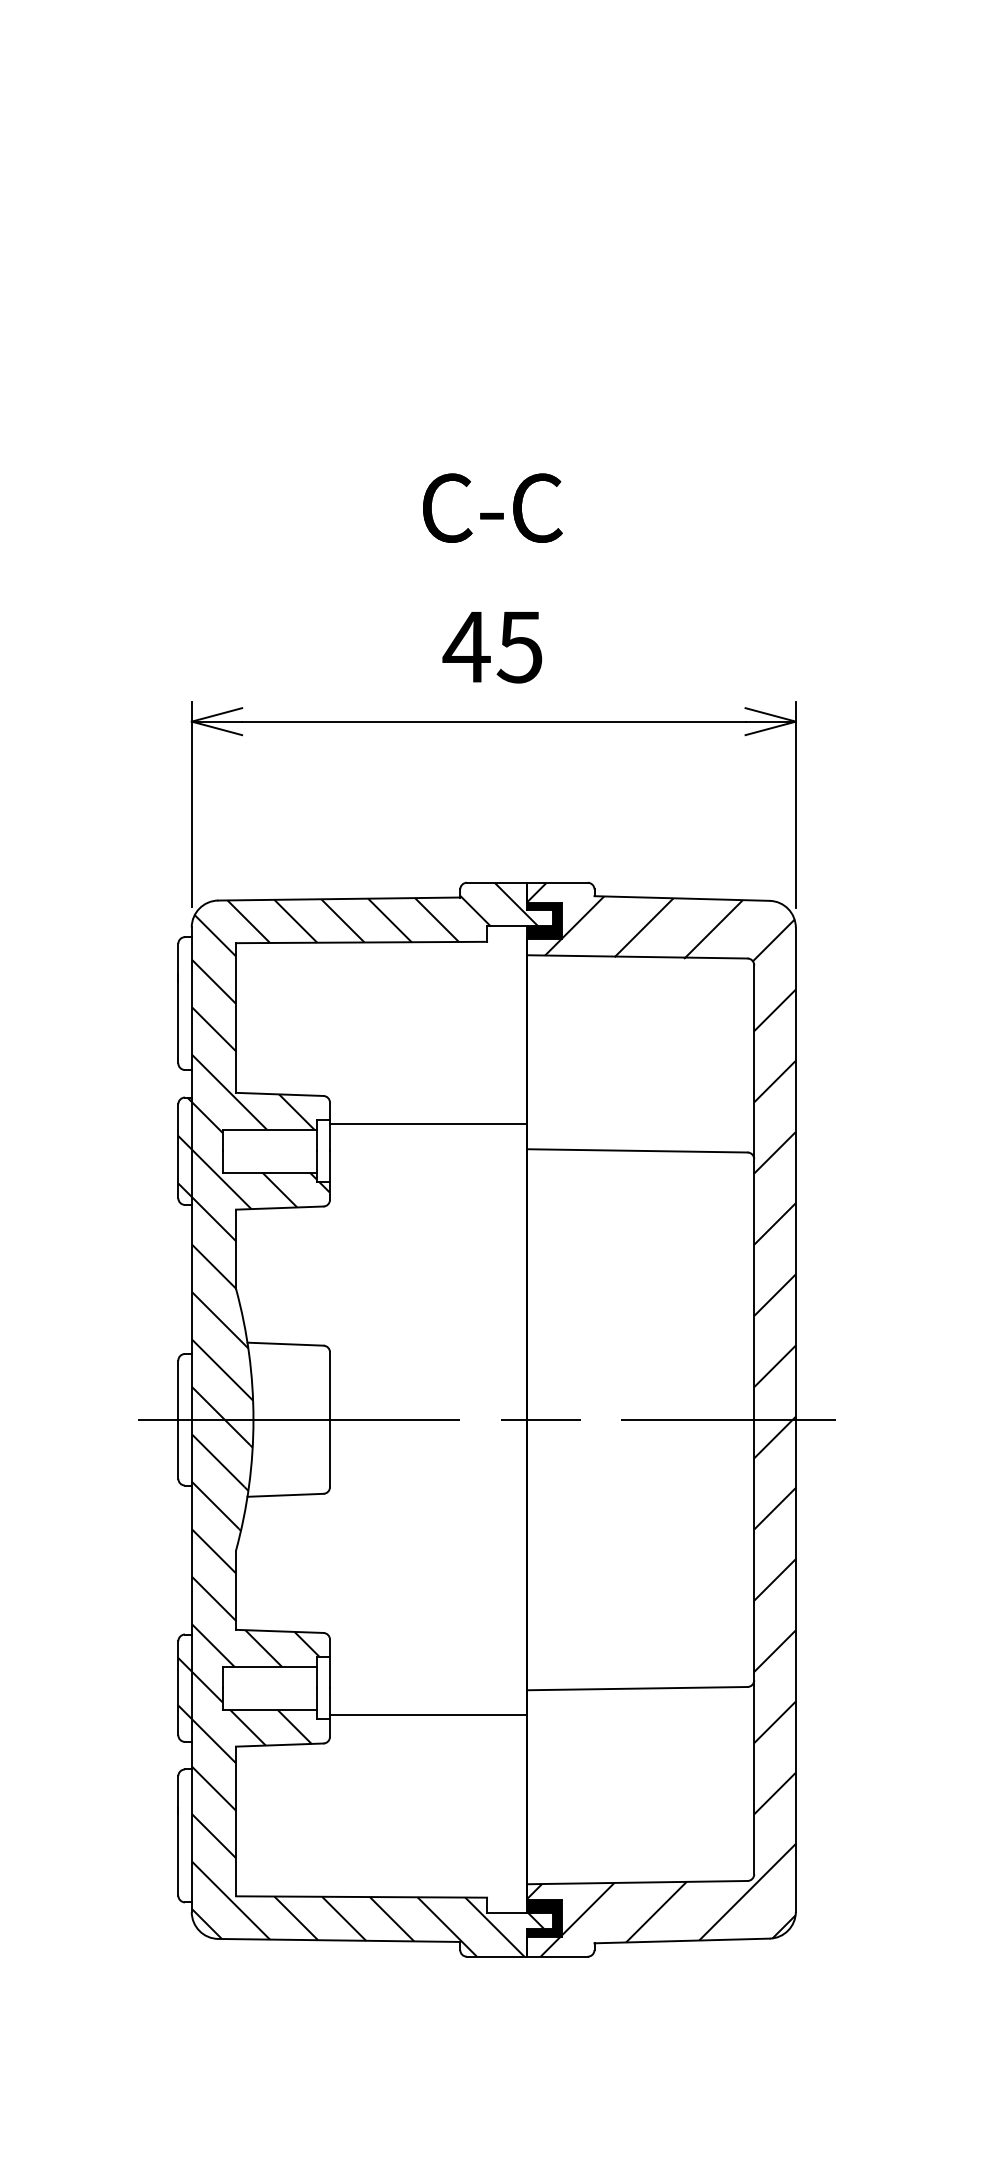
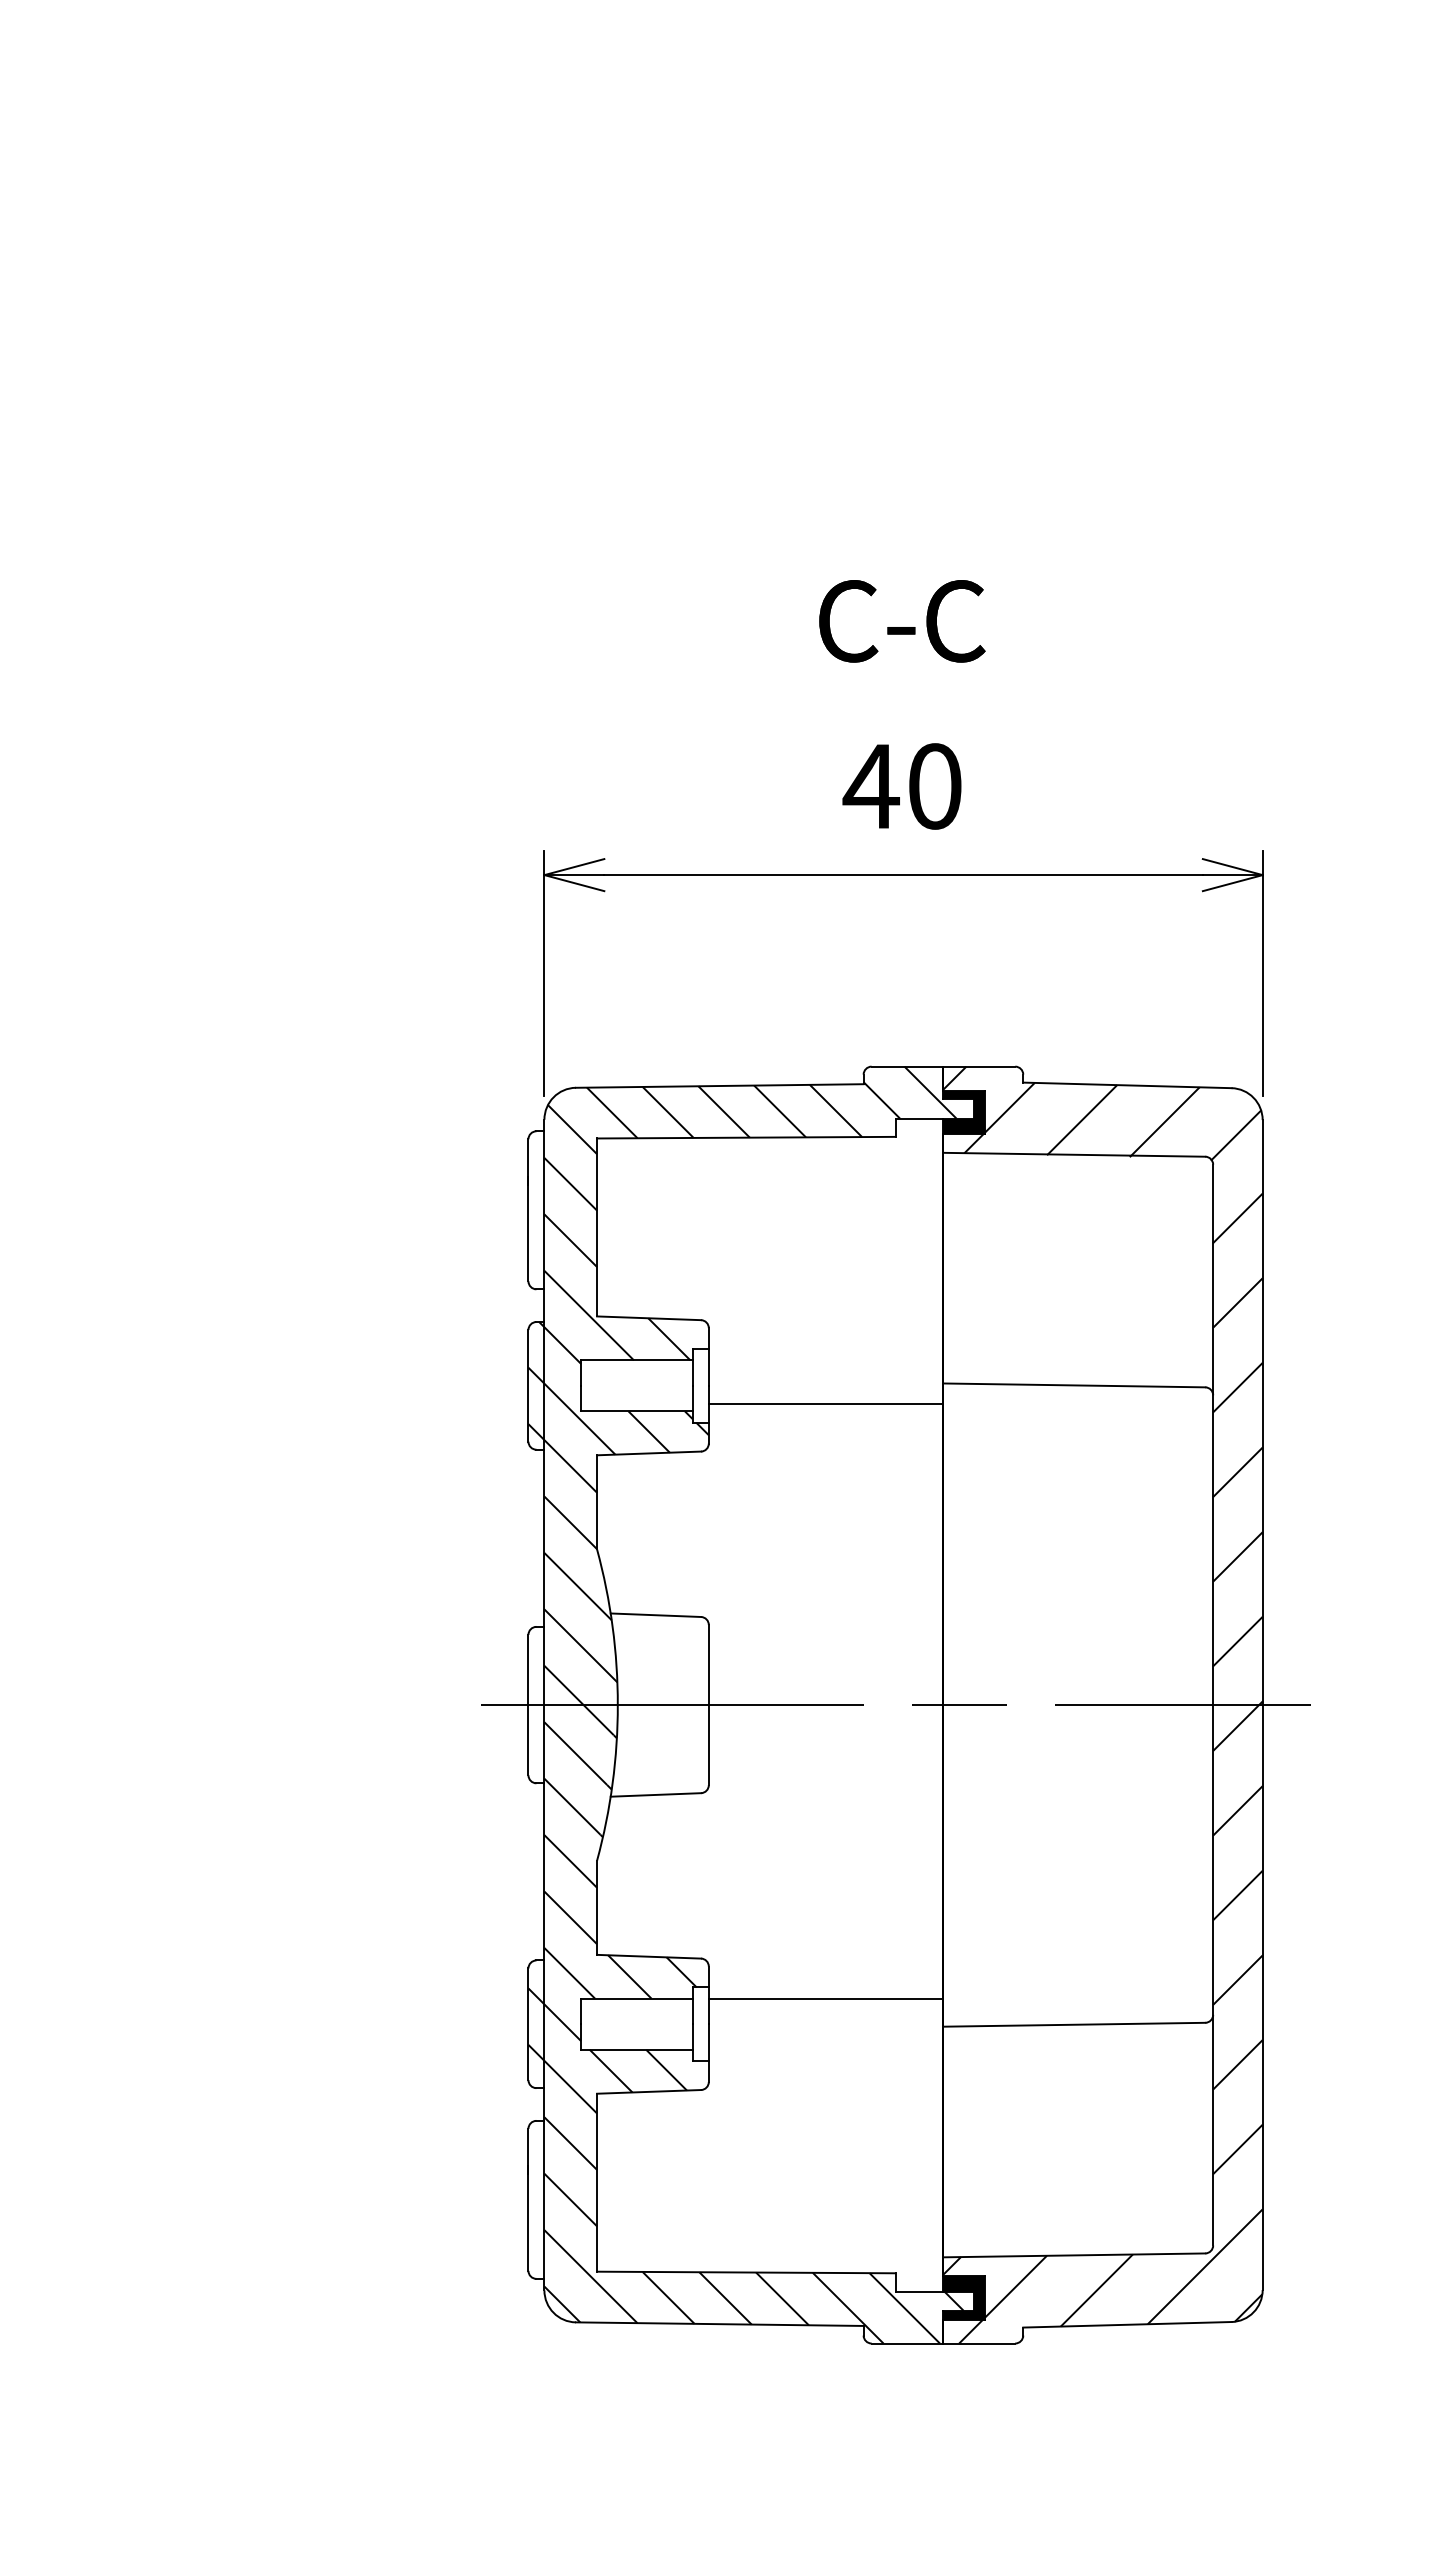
text: (519, 647) -> (934, 786), 45 -> 40
line: (428, 1124) -> (825, 1403), moved
line: (428, 1715) -> (825, 1999), moved

